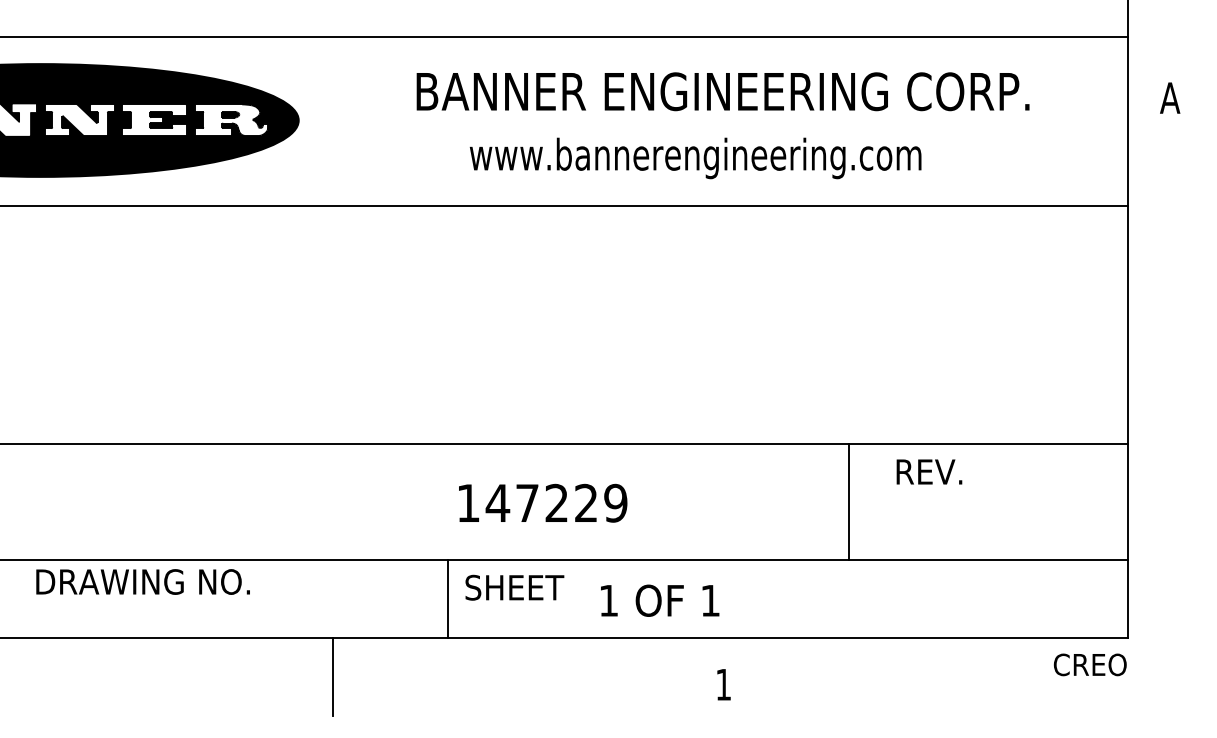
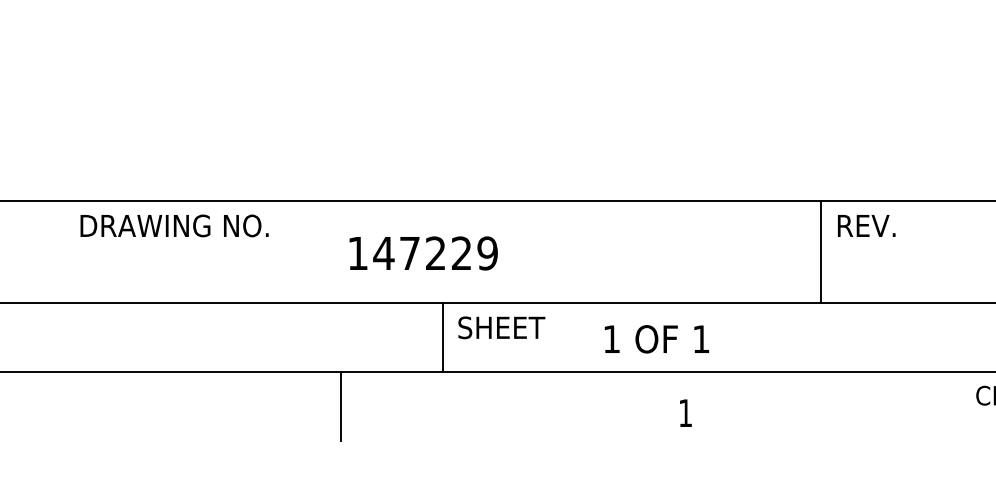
line: (849, 501) -> (821, 251), moved
text: (543, 502) -> (424, 252), moved
text: (142, 581) -> (174, 225), moved
text: (660, 600) -> (657, 339), moved

